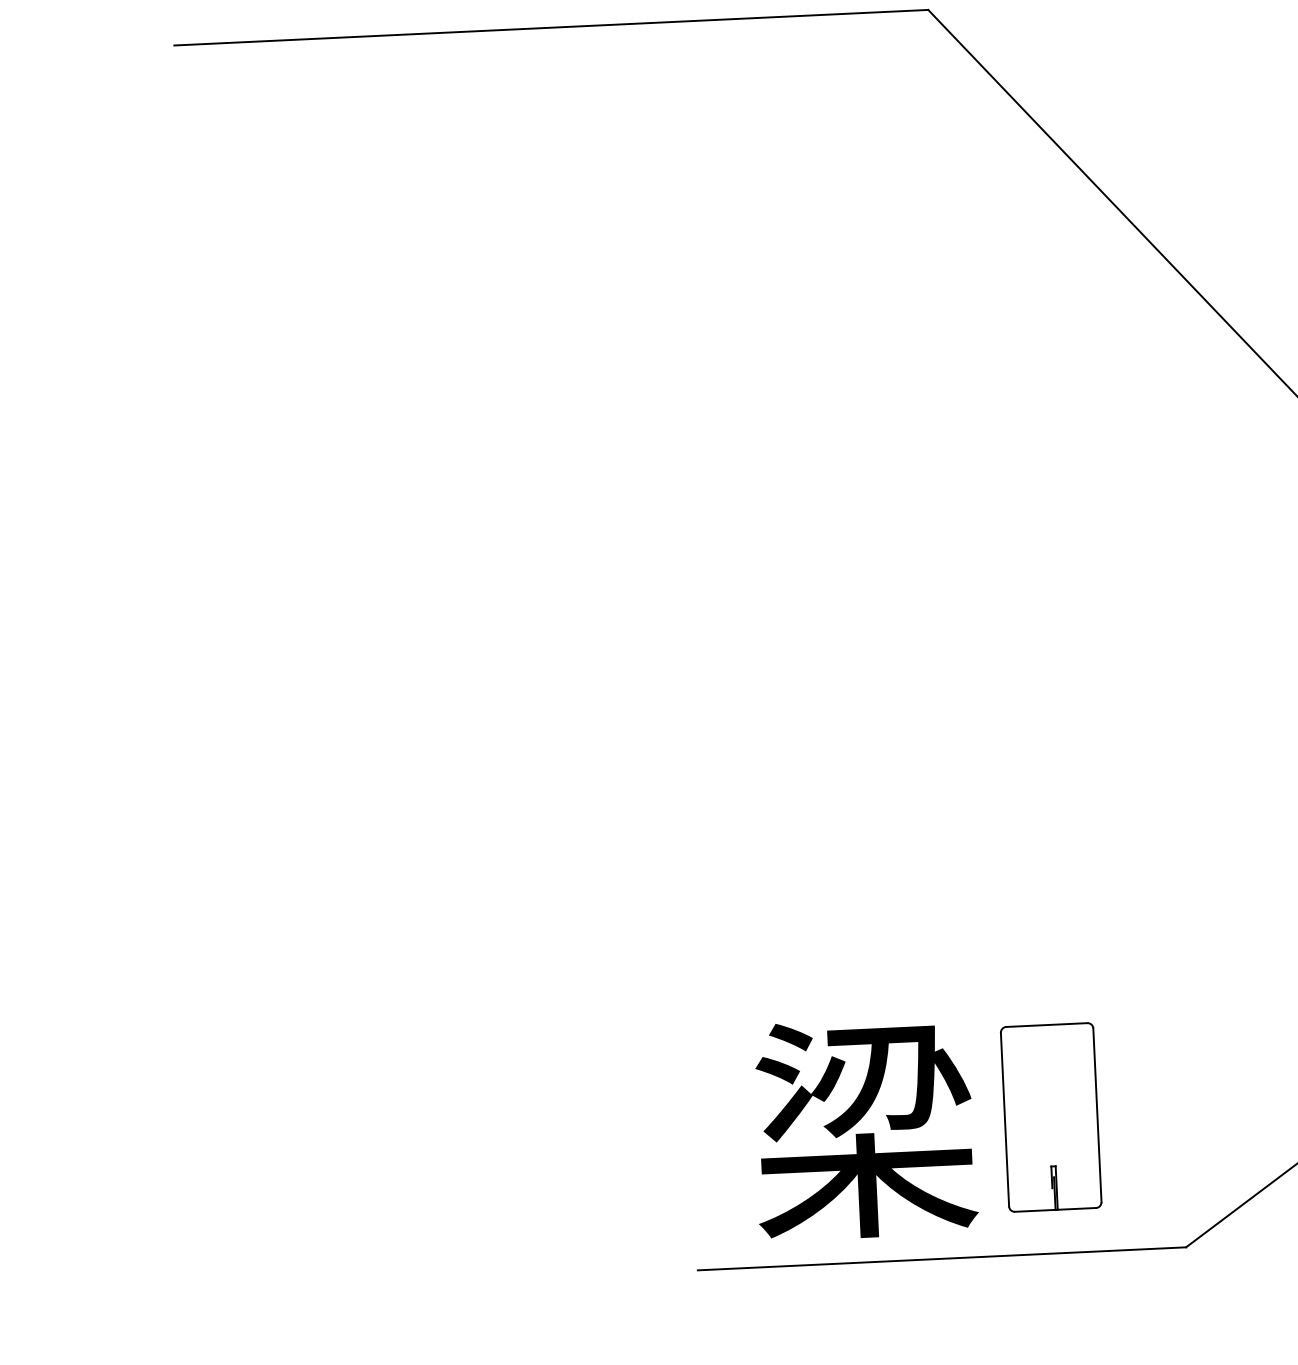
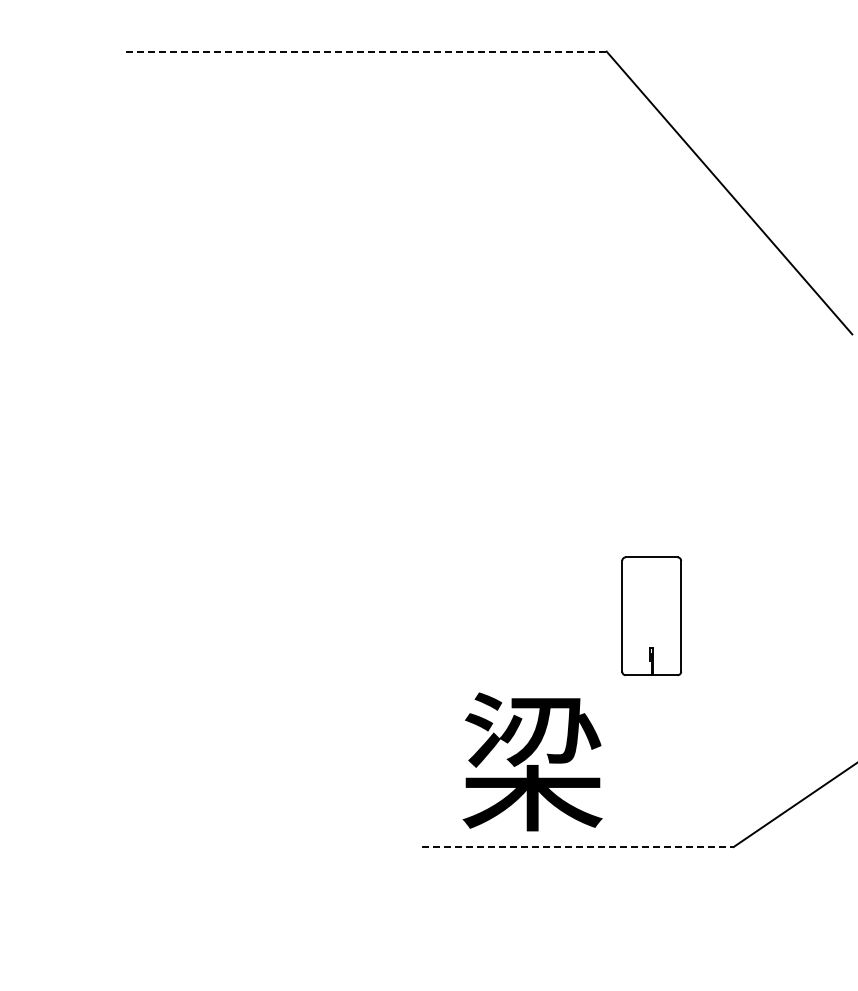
line: (551, 27) -> (366, 51), solid -> dashed
part: (1050, 1117) -> (651, 616), moved
line: (941, 1259) -> (577, 847), solid -> dashed

